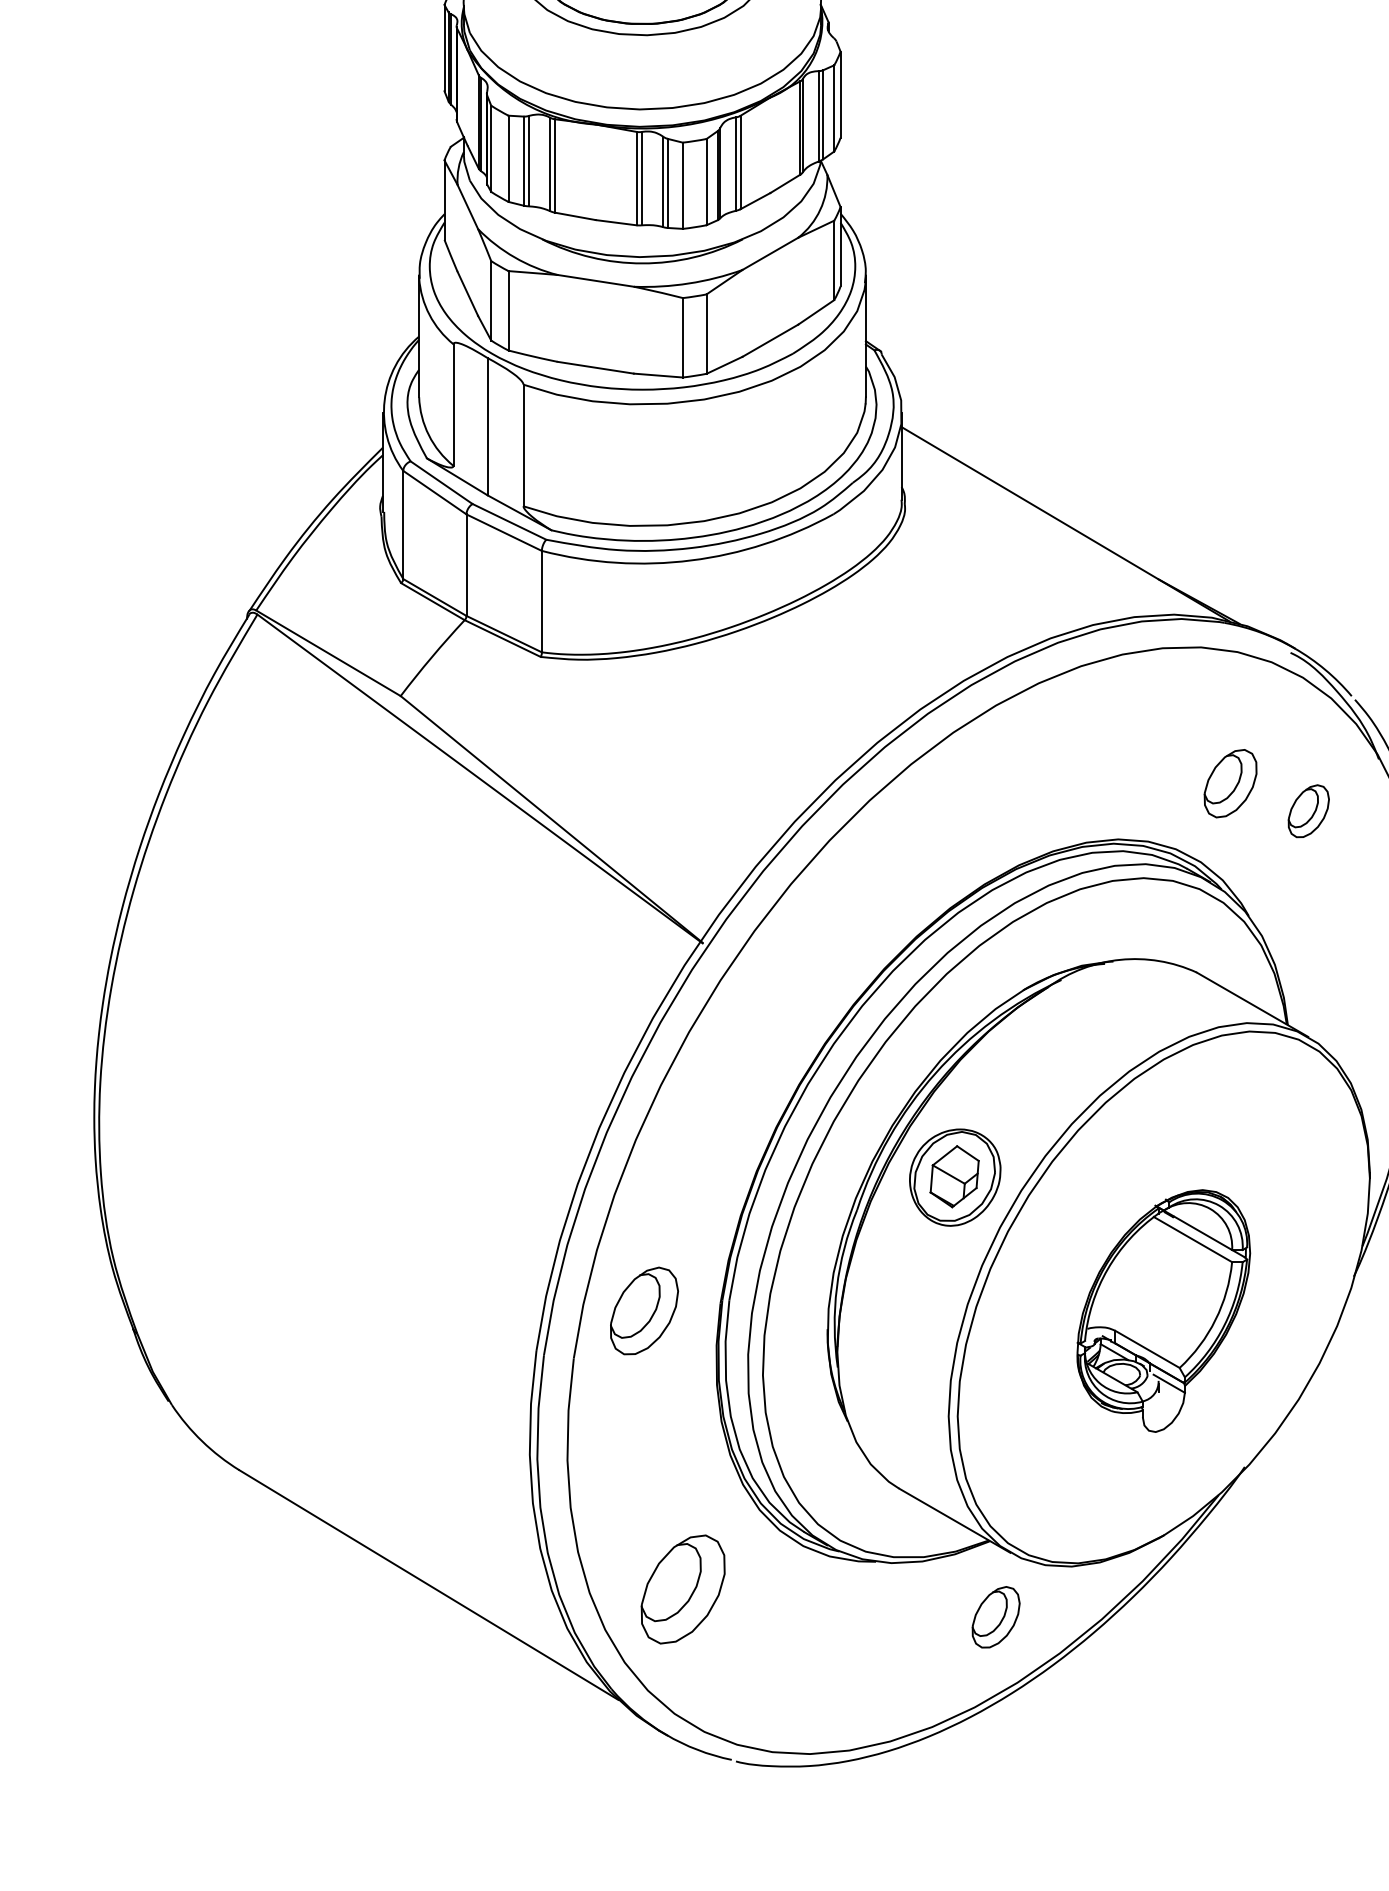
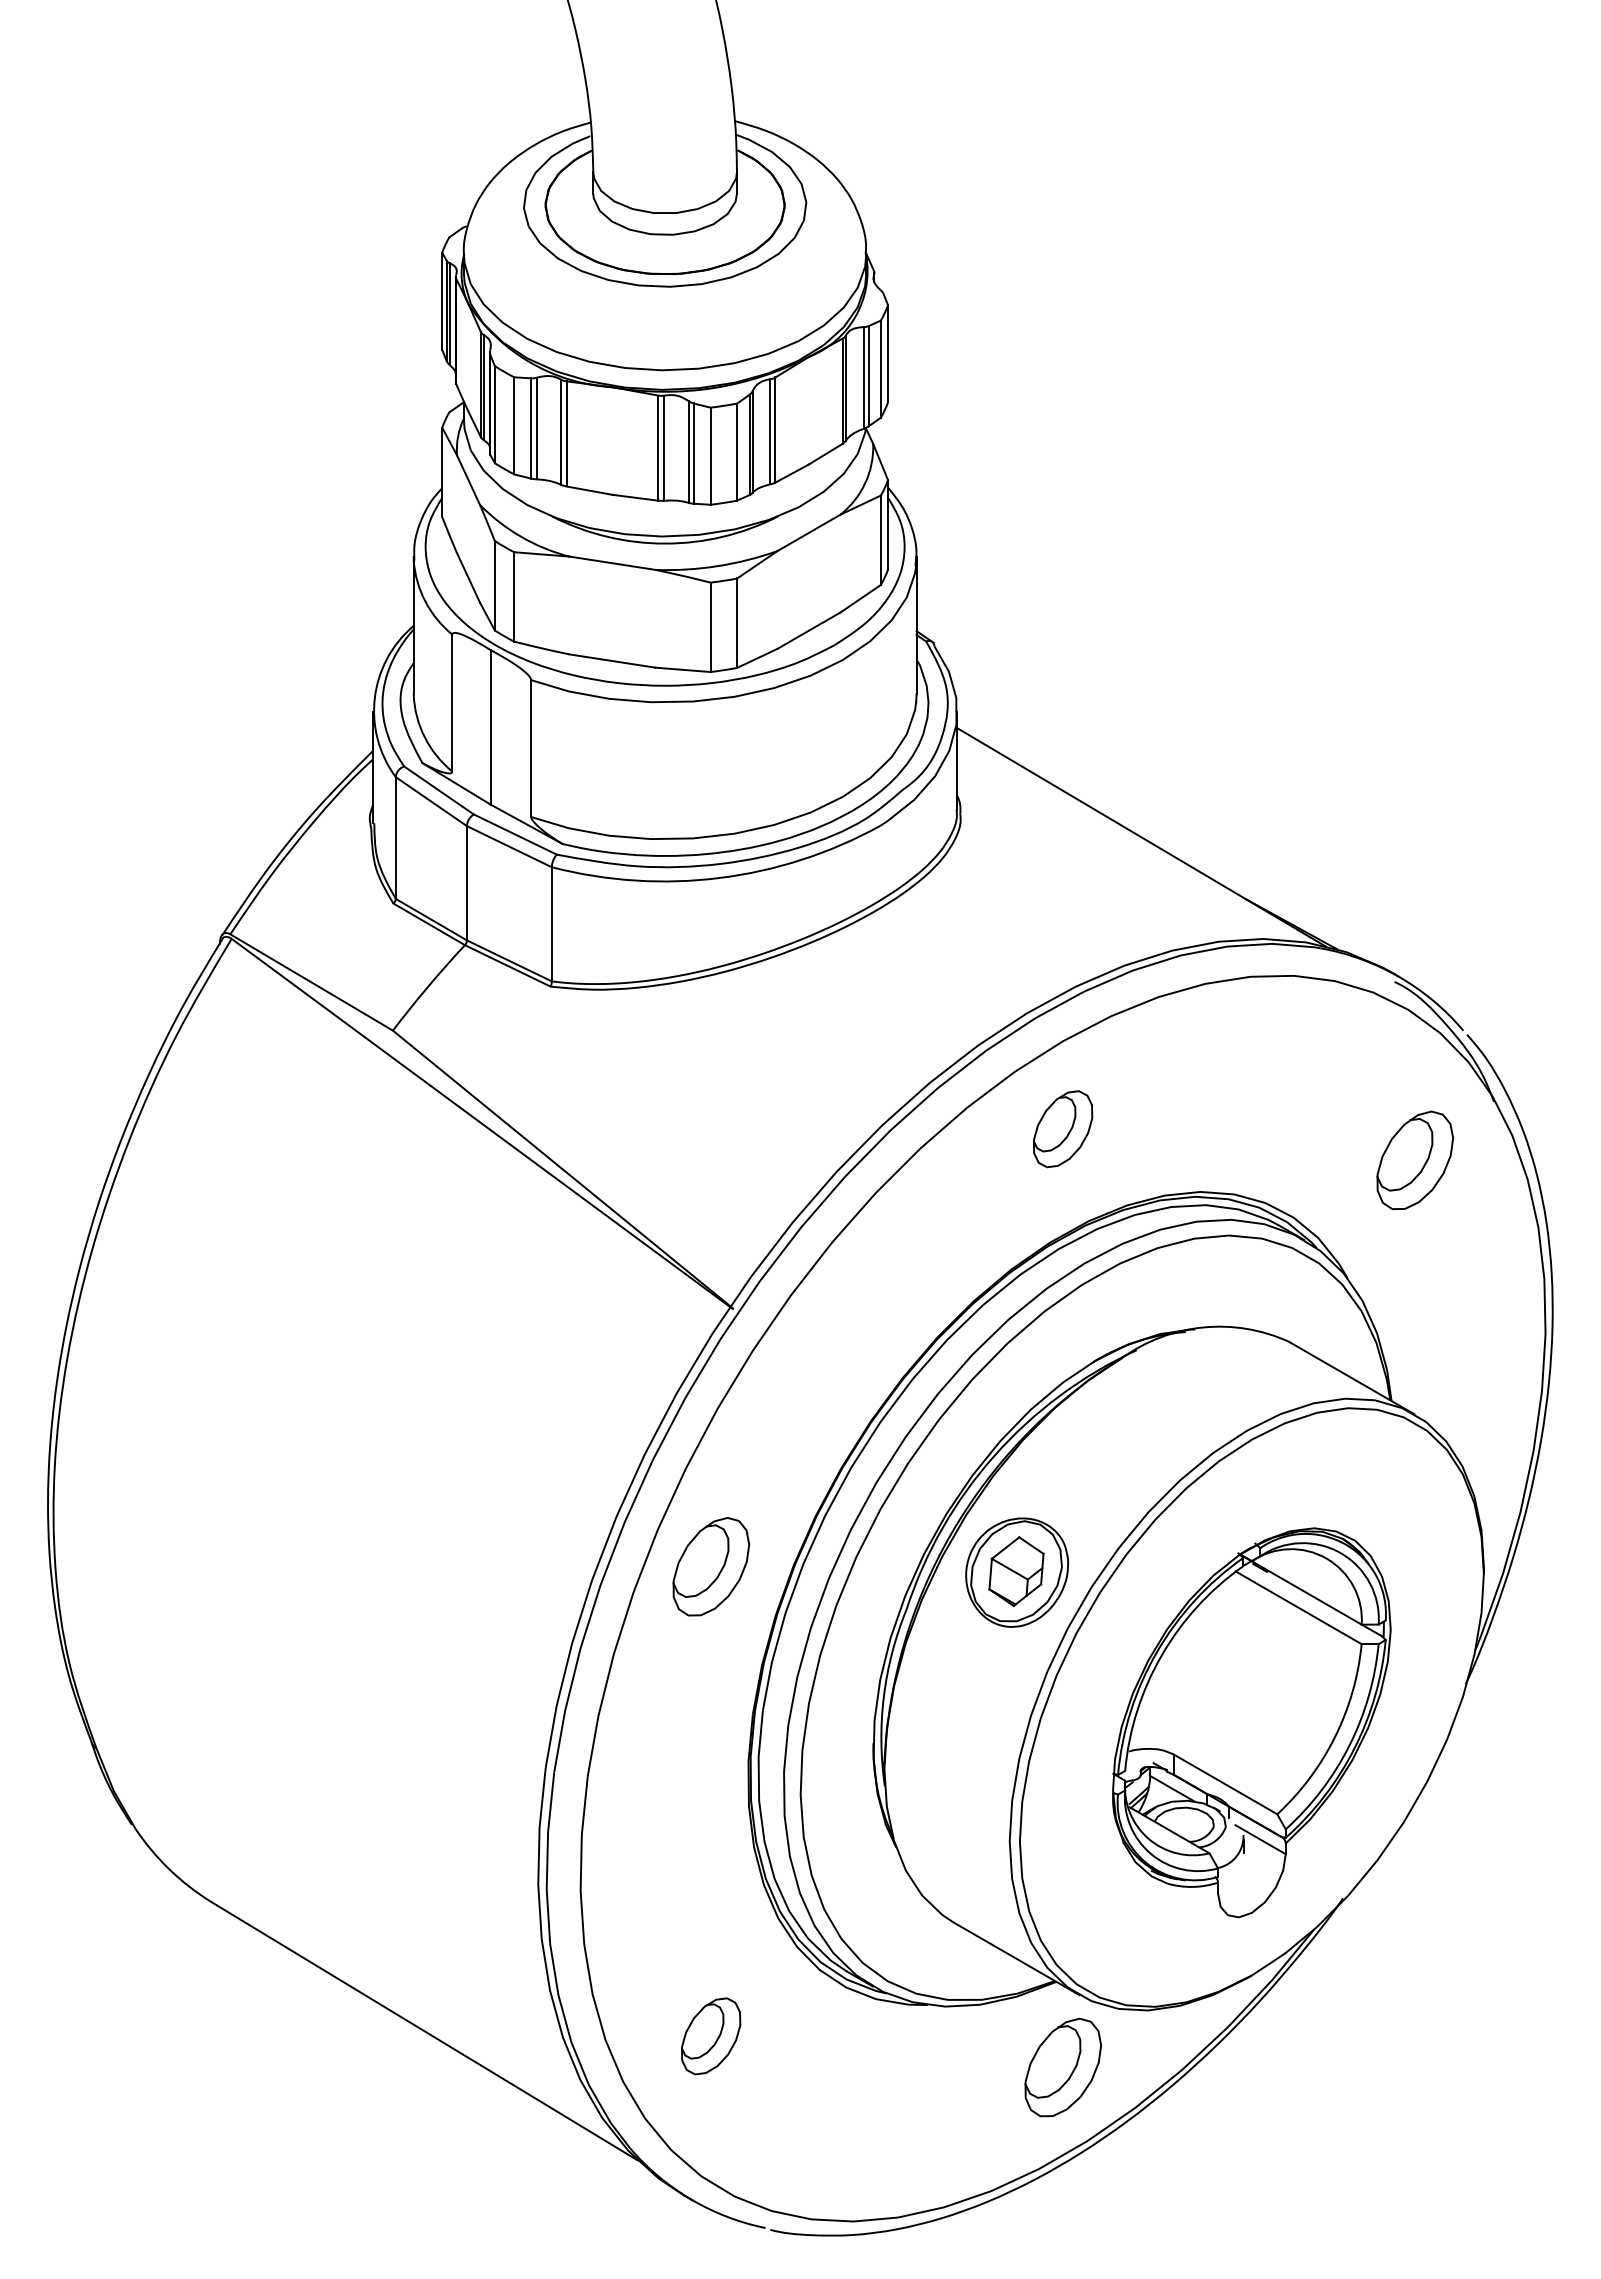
part: (1230, 783) -> (1063, 1129), moved
part: (1308, 810) -> (1414, 1159), size x1.67
part: (644, 1310) -> (711, 1566), moved
part: (1163, 1310) -> (1251, 1722), size x1.43
part: (683, 1589) -> (711, 2036), size x0.62
part: (995, 1617) -> (1062, 2067), size x1.43

